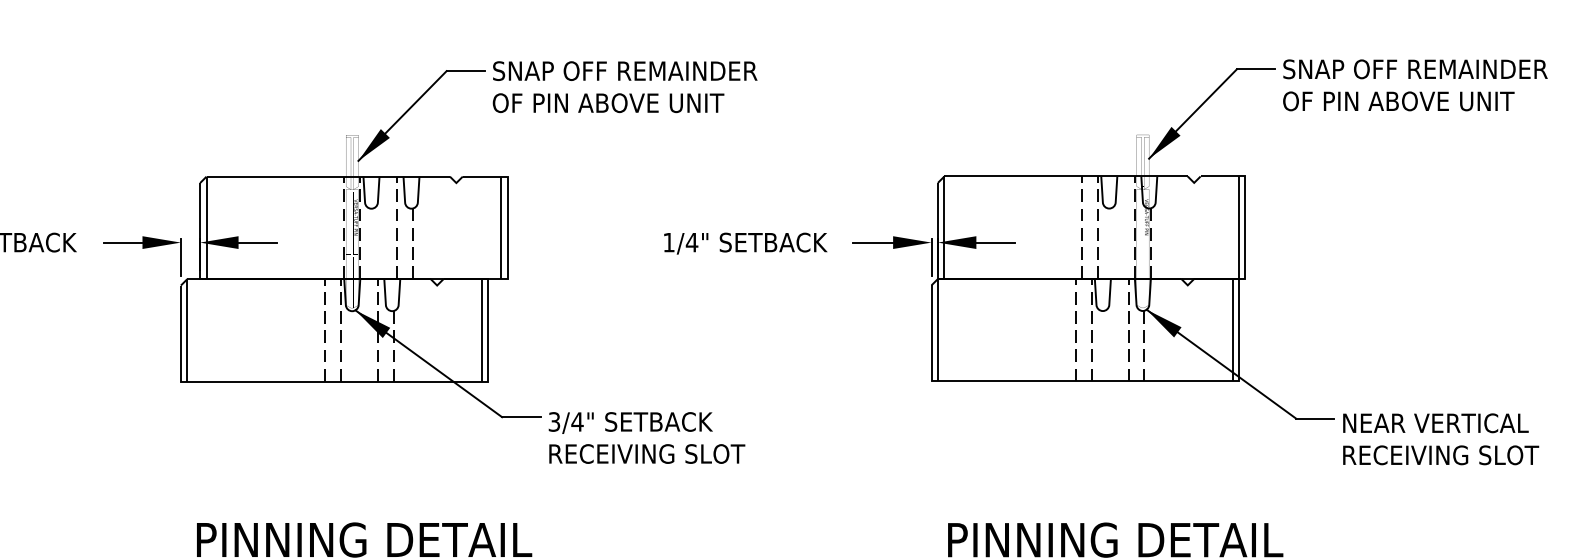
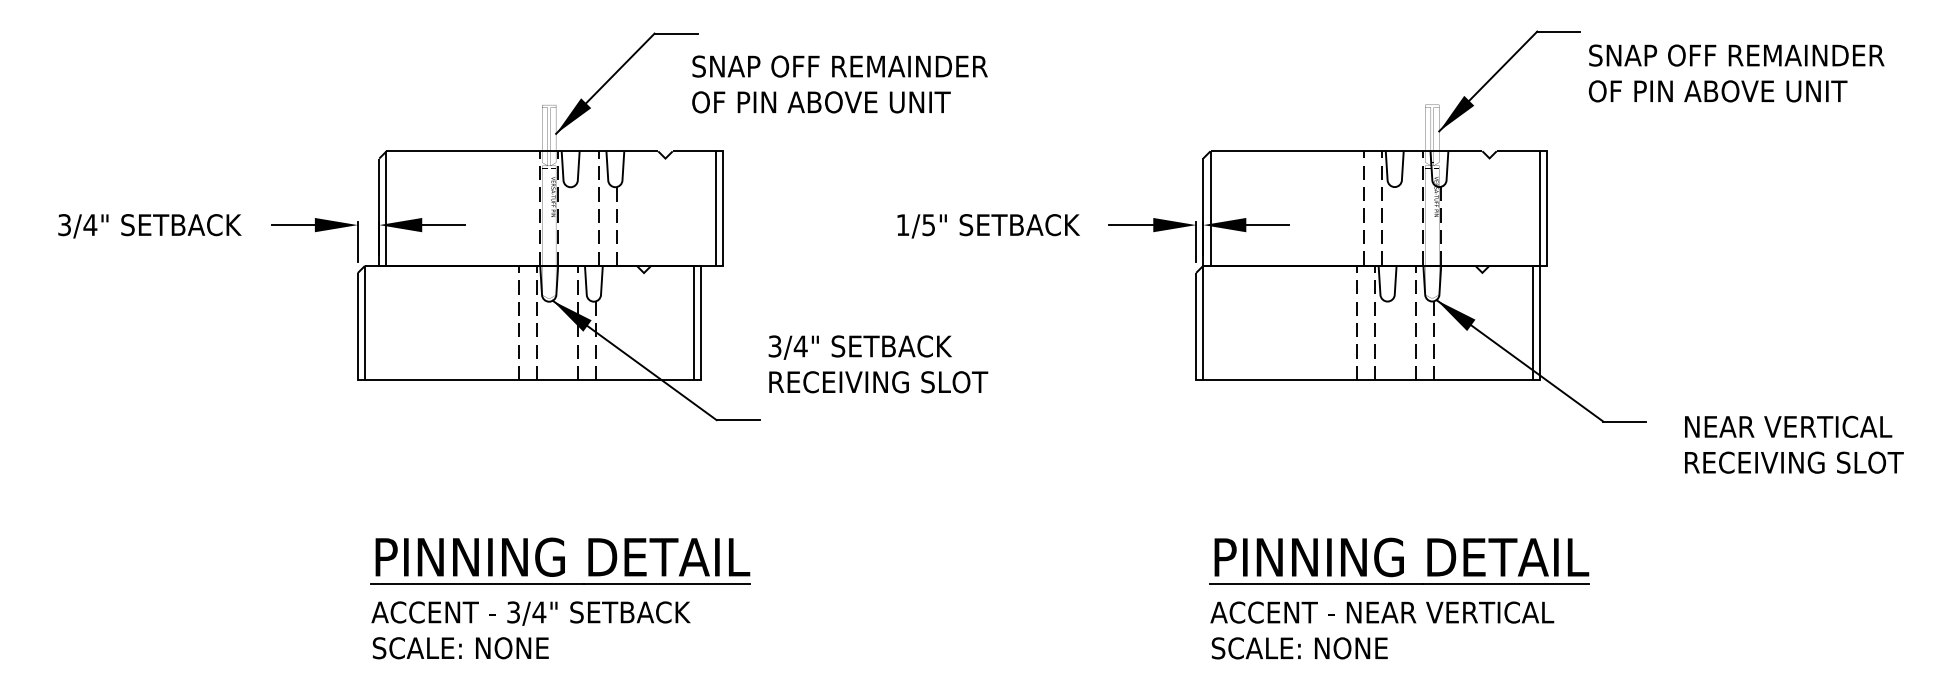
text: (1415, 85) -> (1736, 73), moved
text: (624, 87) -> (839, 84), moved
text: (691, 242) -> (928, 225), 1/4" -> 1/5"
text: (647, 438) -> (878, 364), moved
text: (1441, 439) -> (1794, 444), moved

